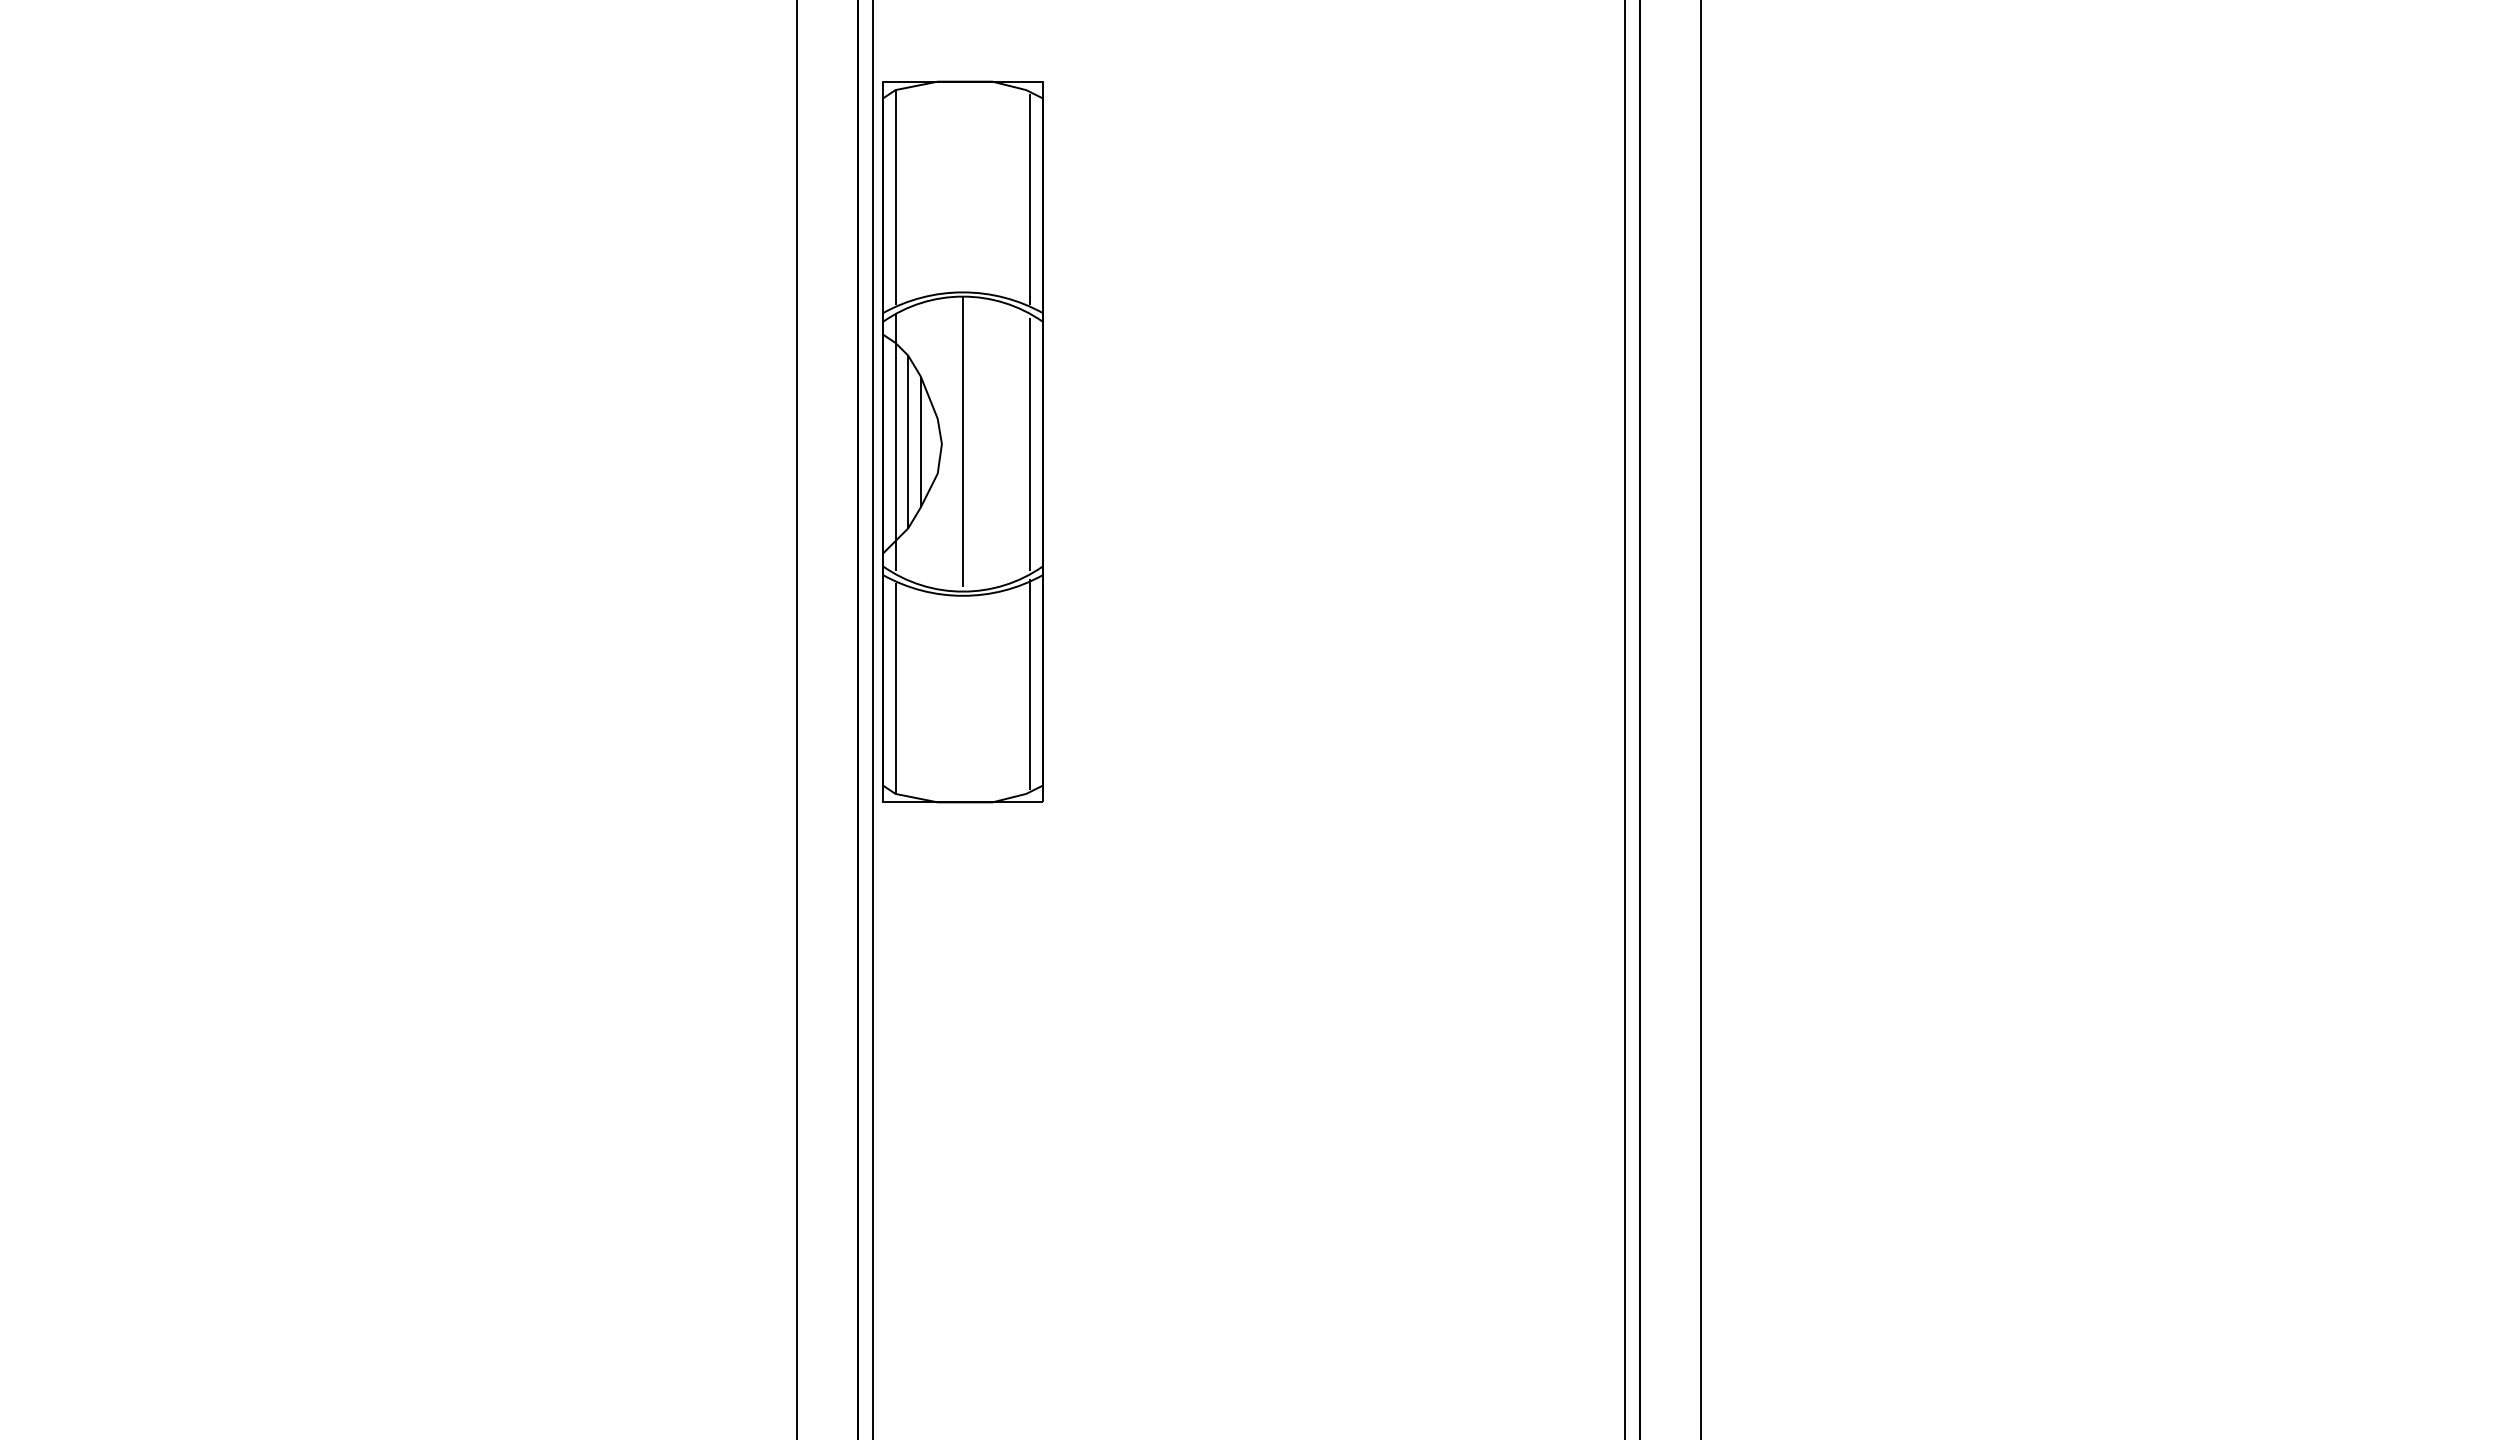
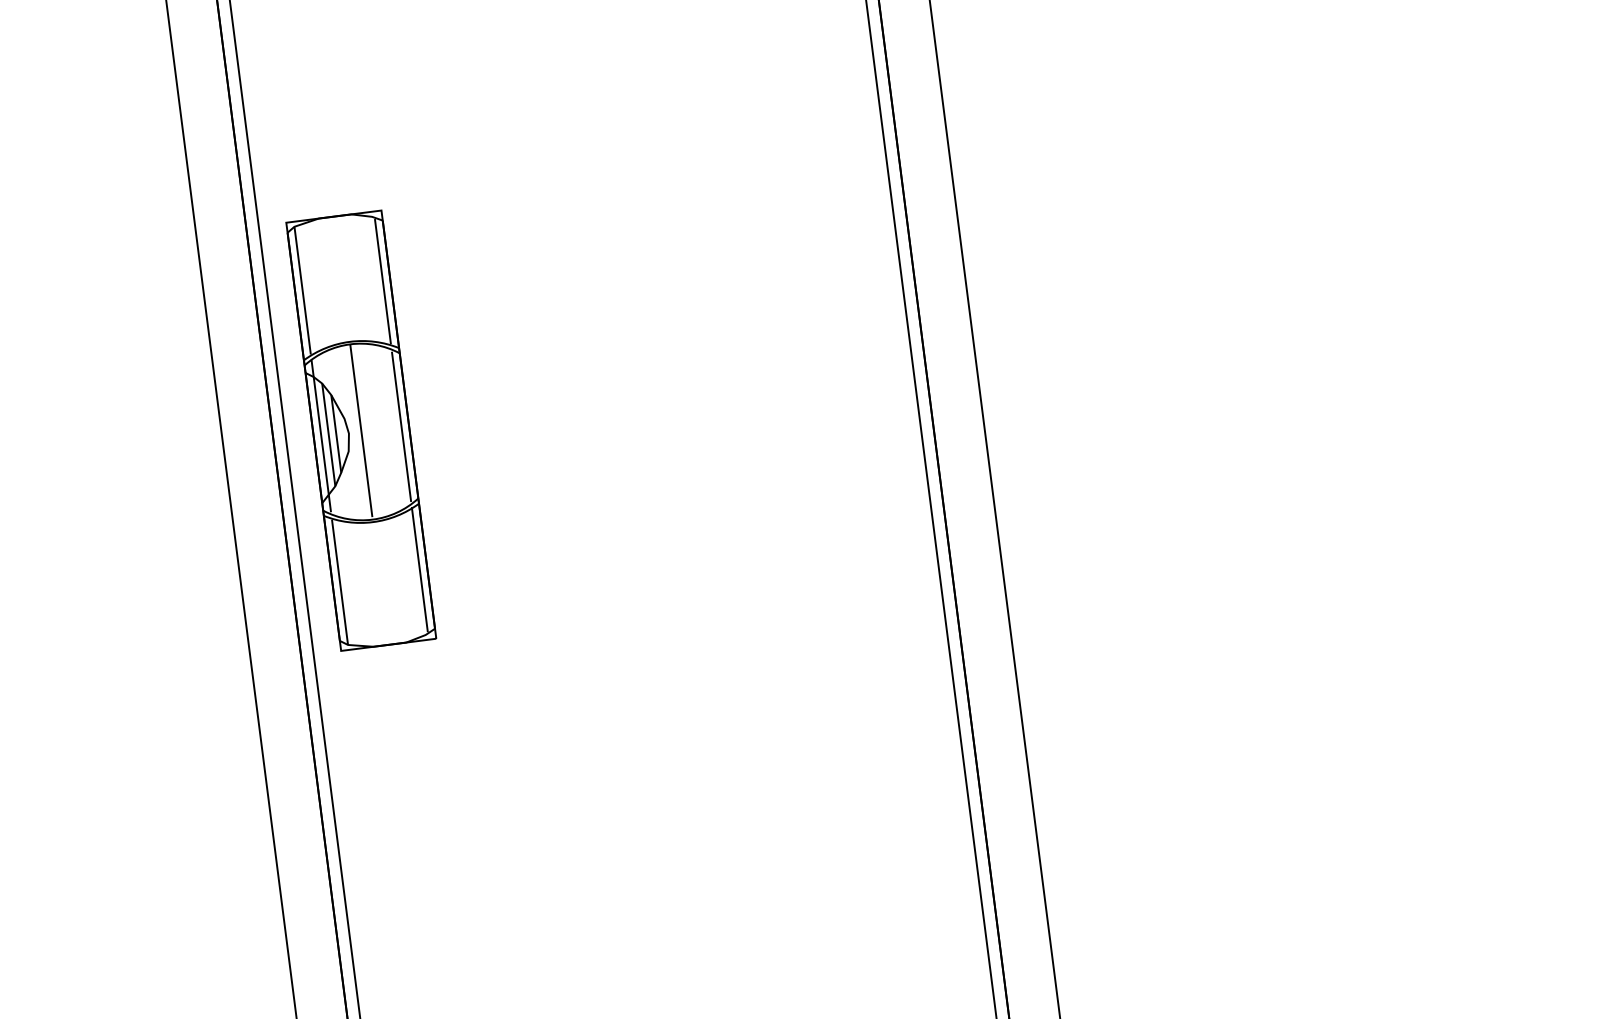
part: (962, 441) -> (360, 430), size x0.71

